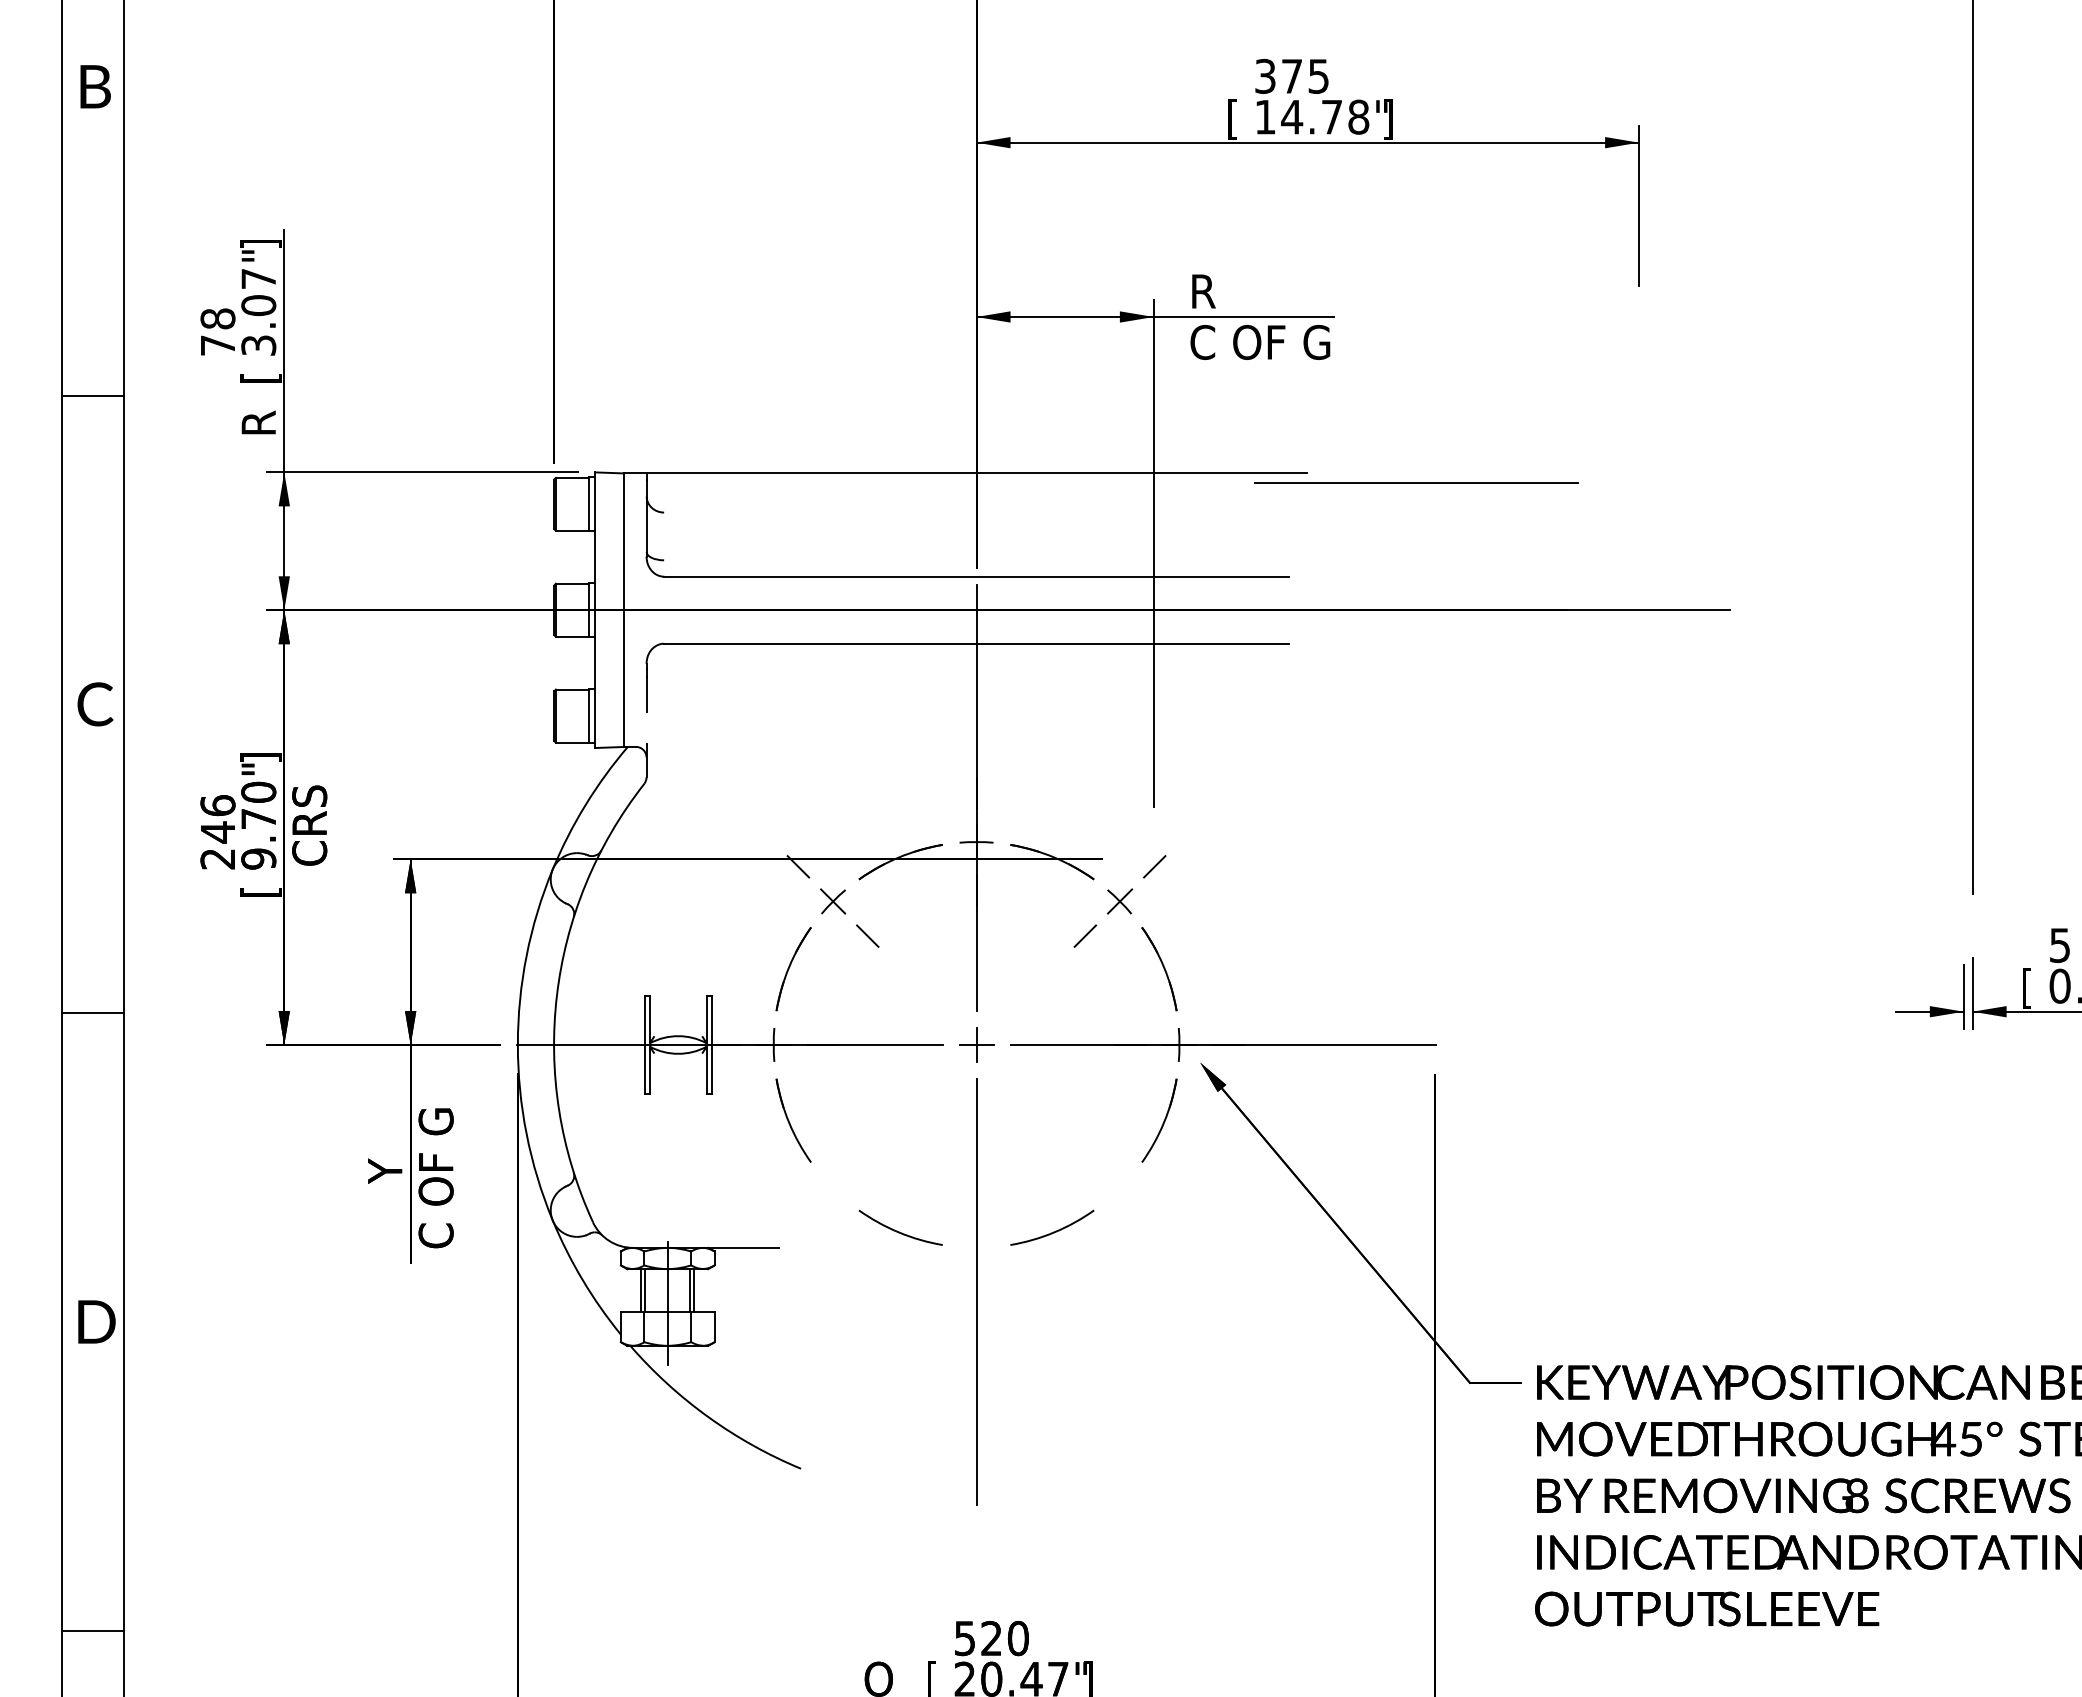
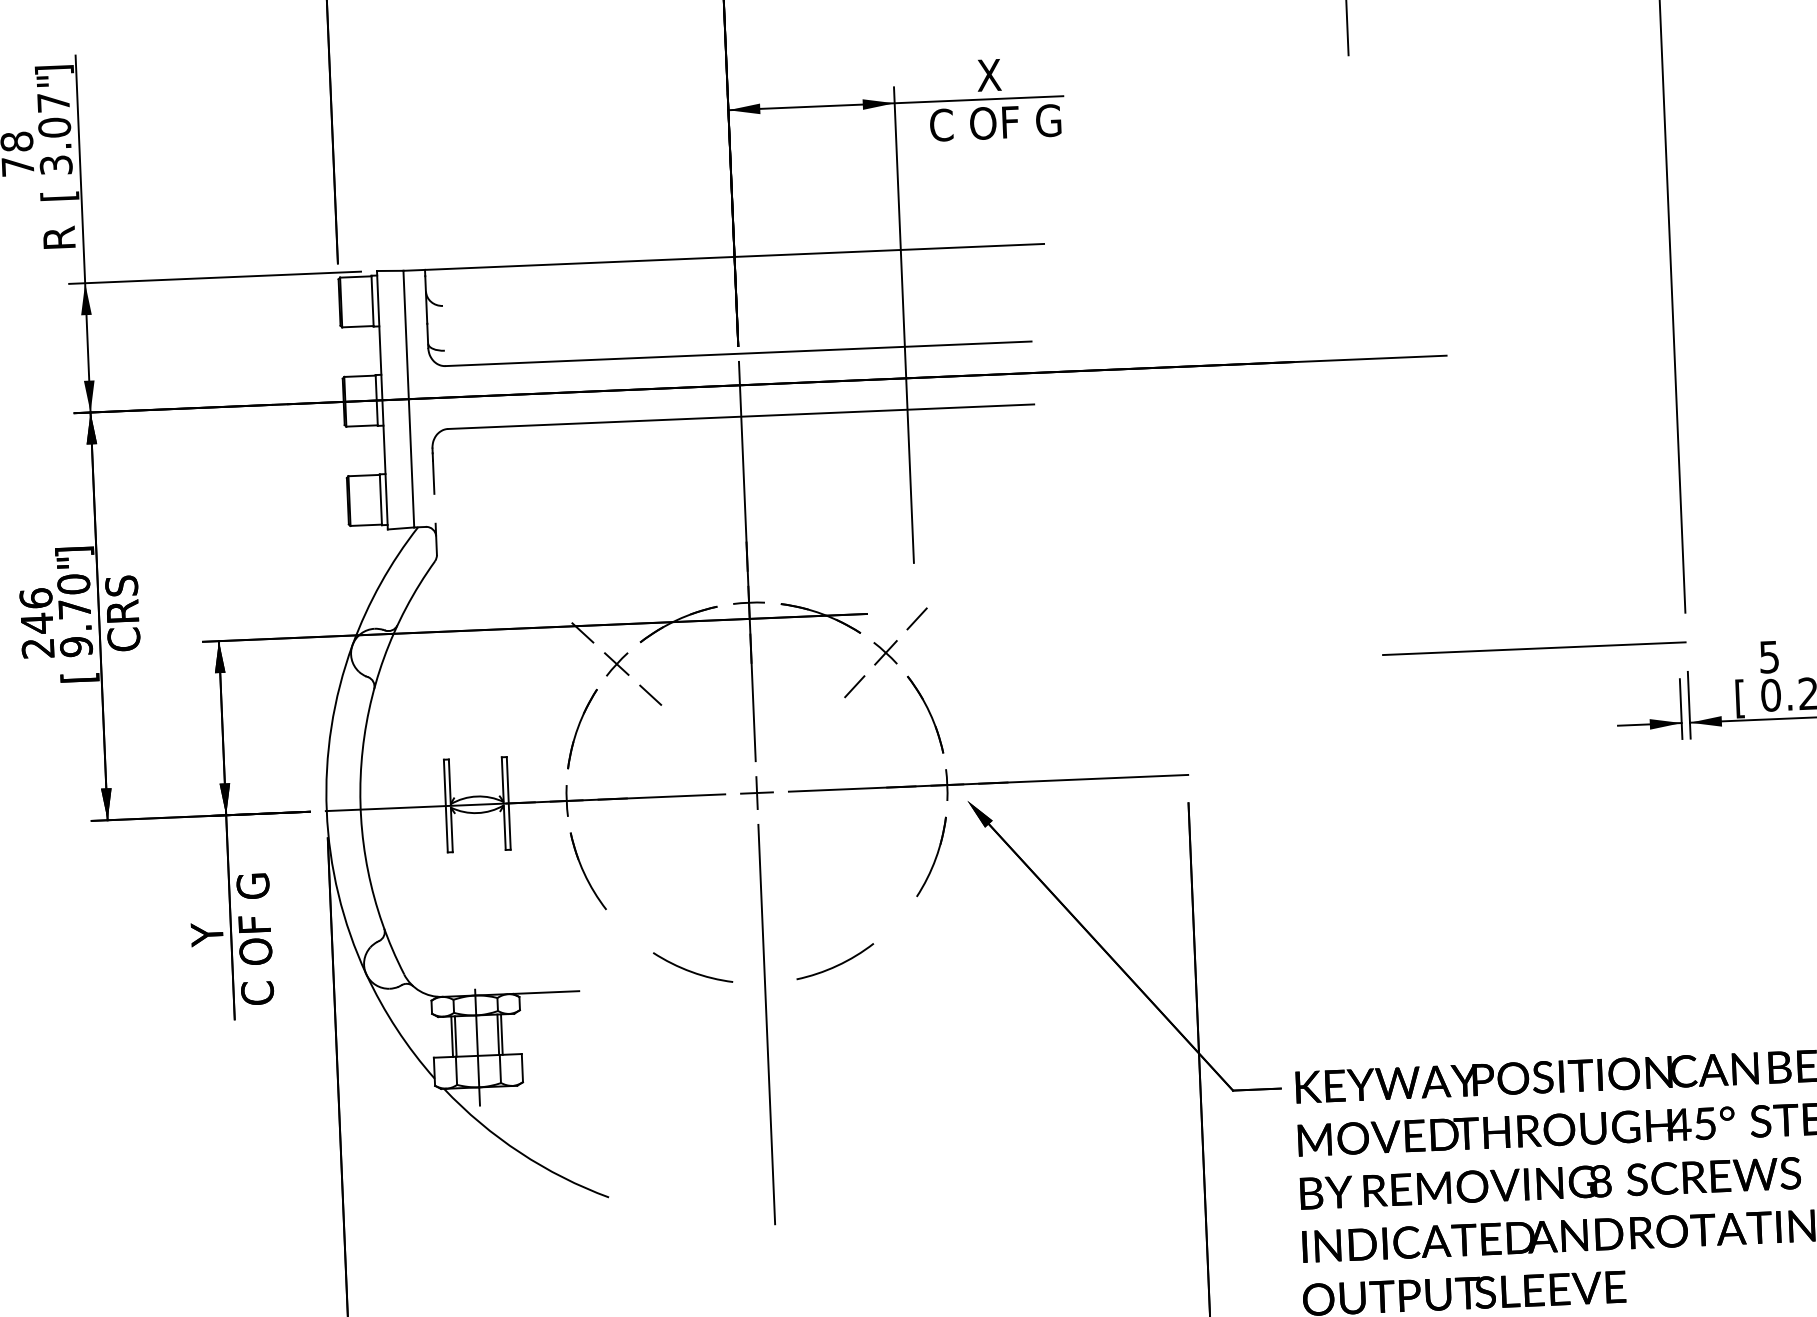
text: (1230, 291) -> (965, 76), R -> X
line: (1416, 482) -> (1534, 648), moved

